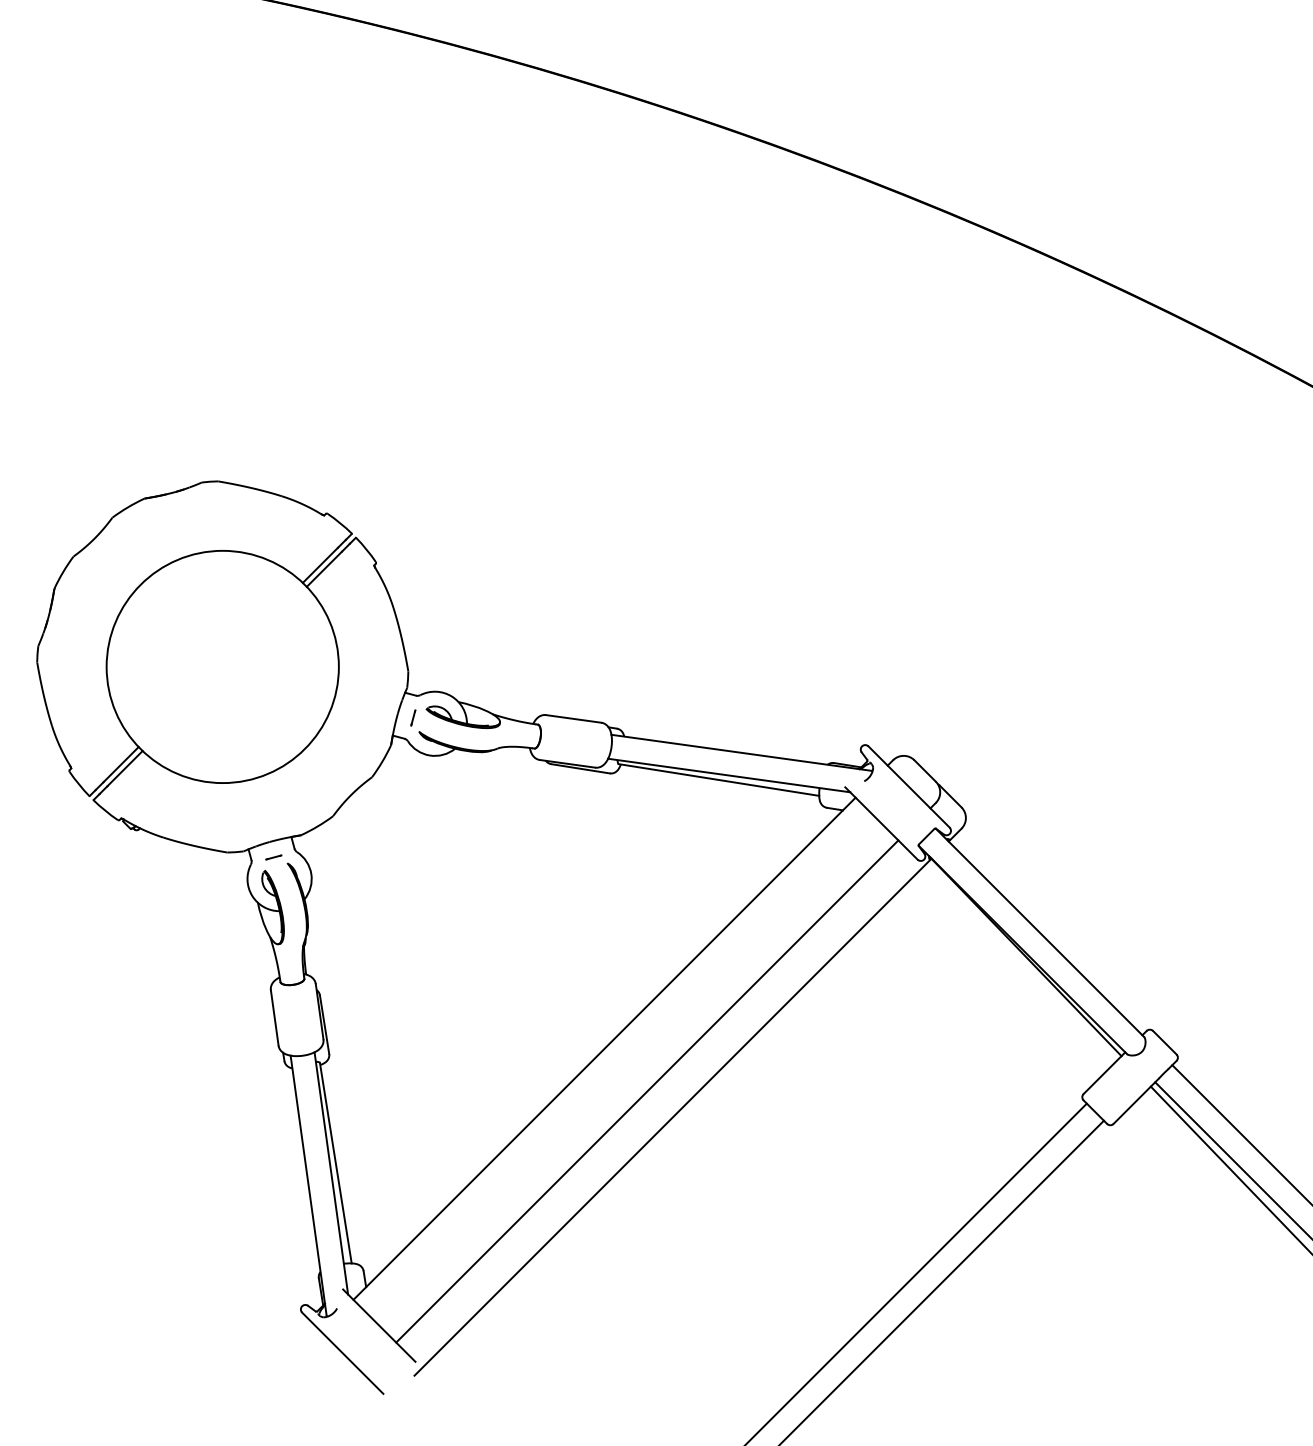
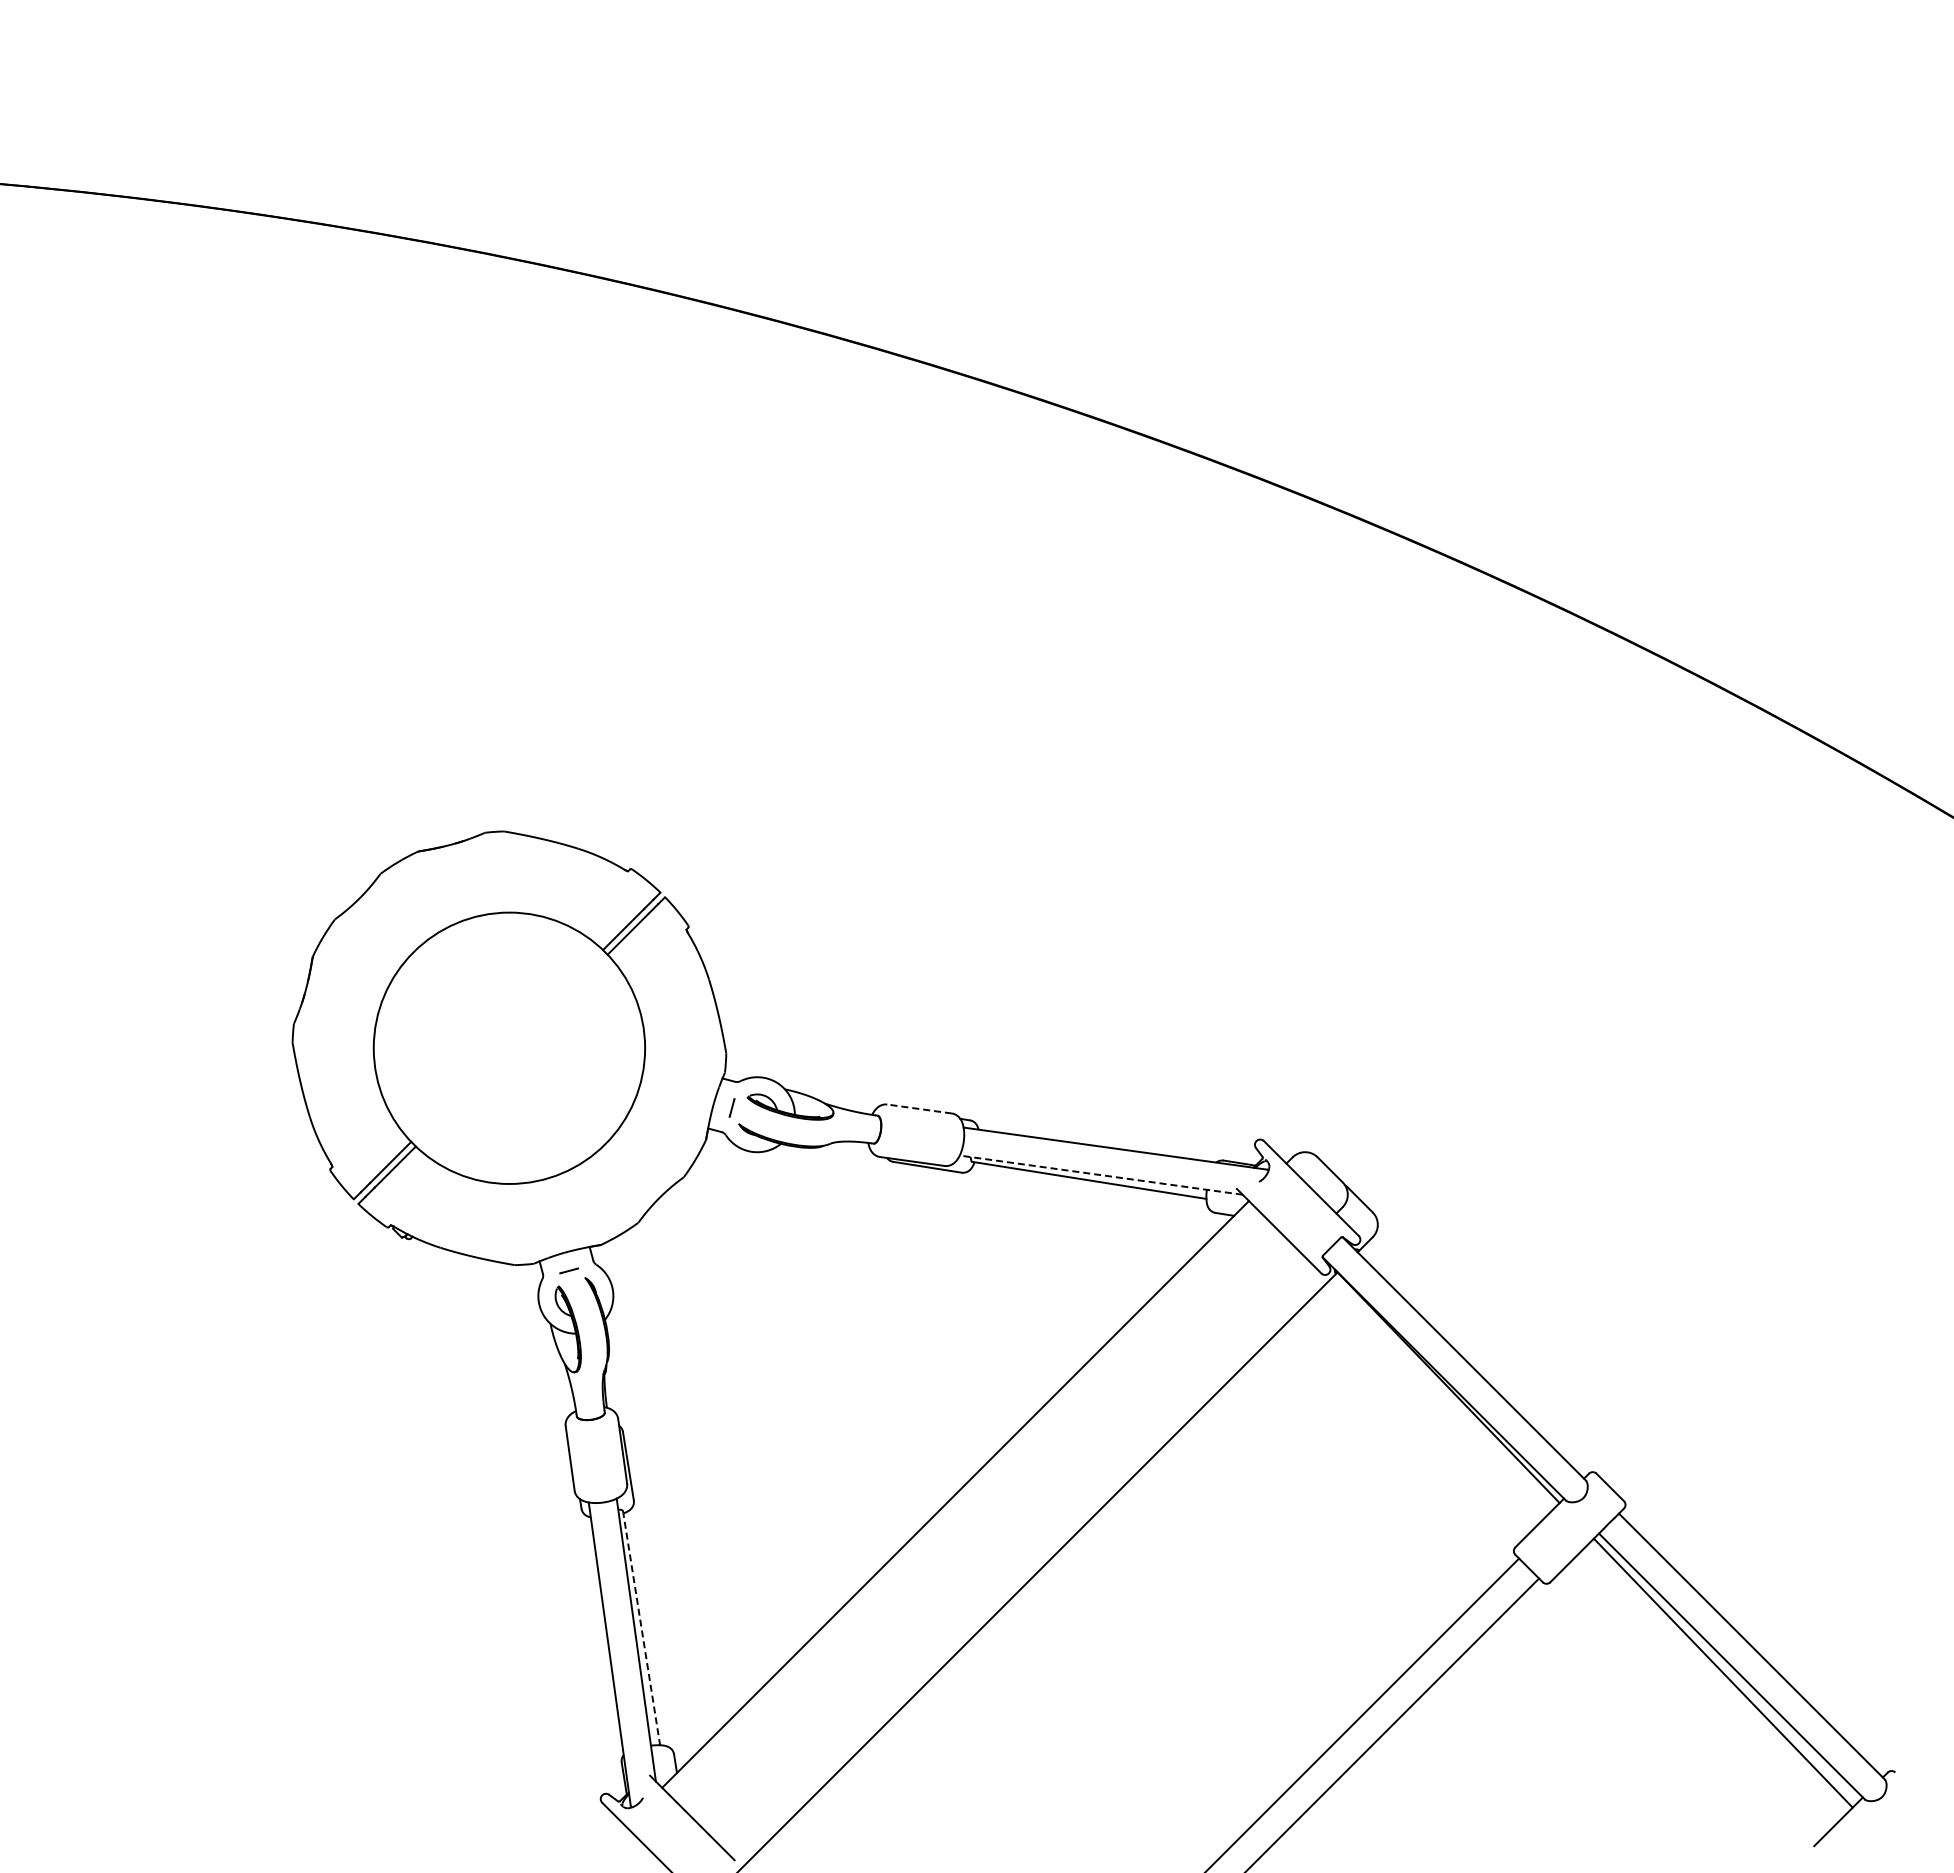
line: (573, 719) -> (919, 1109), solid -> dashed
line: (729, 775) -> (1101, 1175), solid -> dashed
line: (647, 1090) -> (1005, 1543), removed
line: (335, 1163) -> (641, 1628), solid -> dashed

